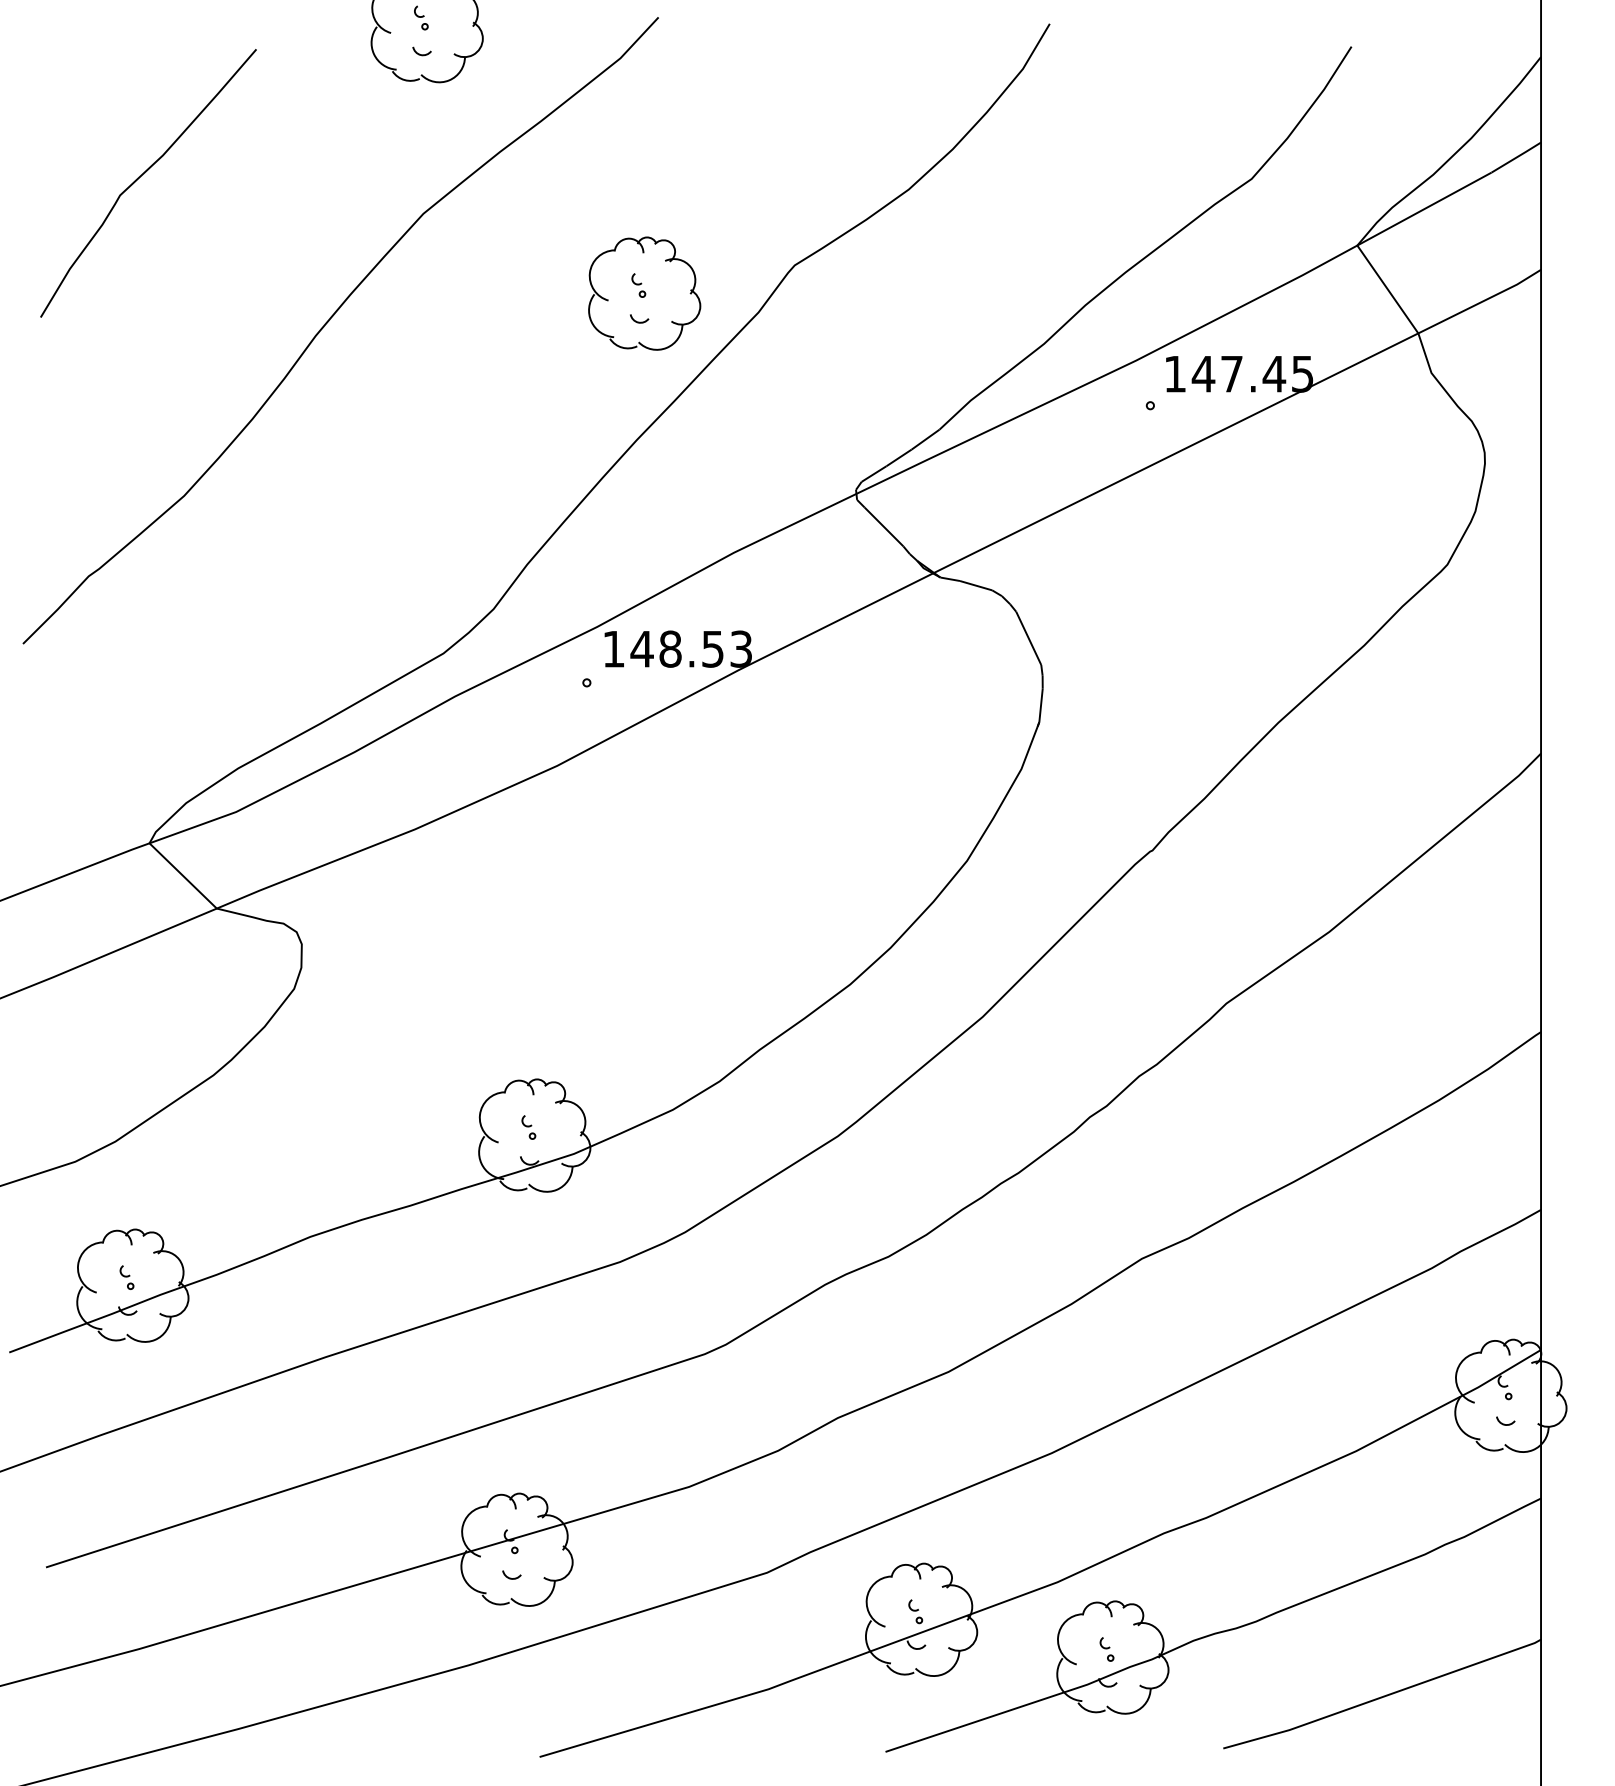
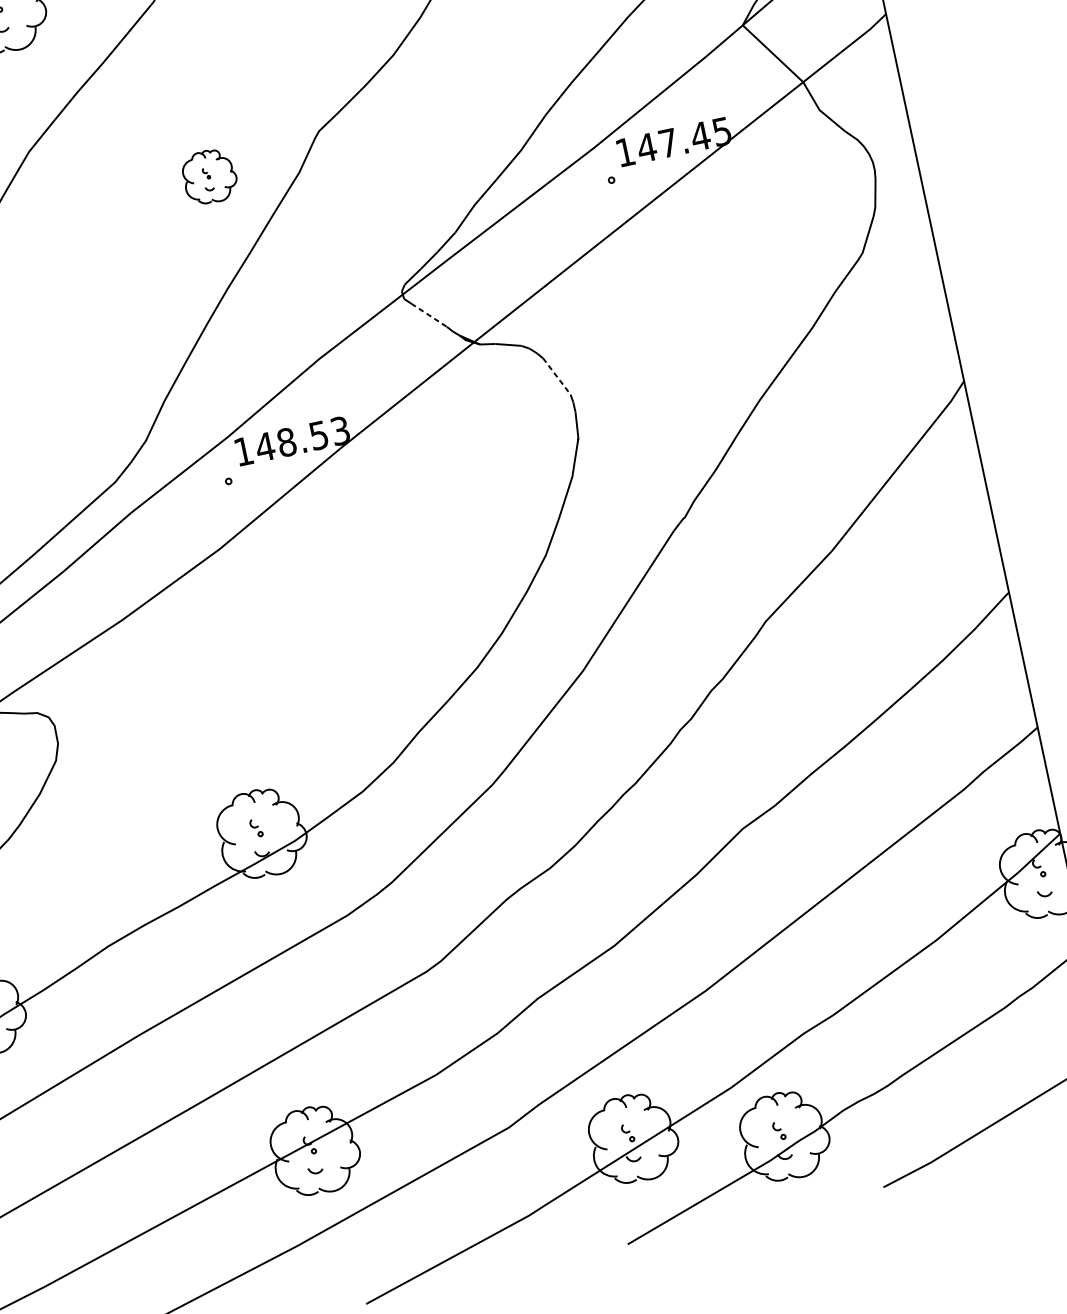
part: (644, 293) -> (209, 176), size x0.6
line: (884, 527) -> (429, 315), solid -> dashed
line: (1028, 638) -> (556, 376), solid -> dashed

